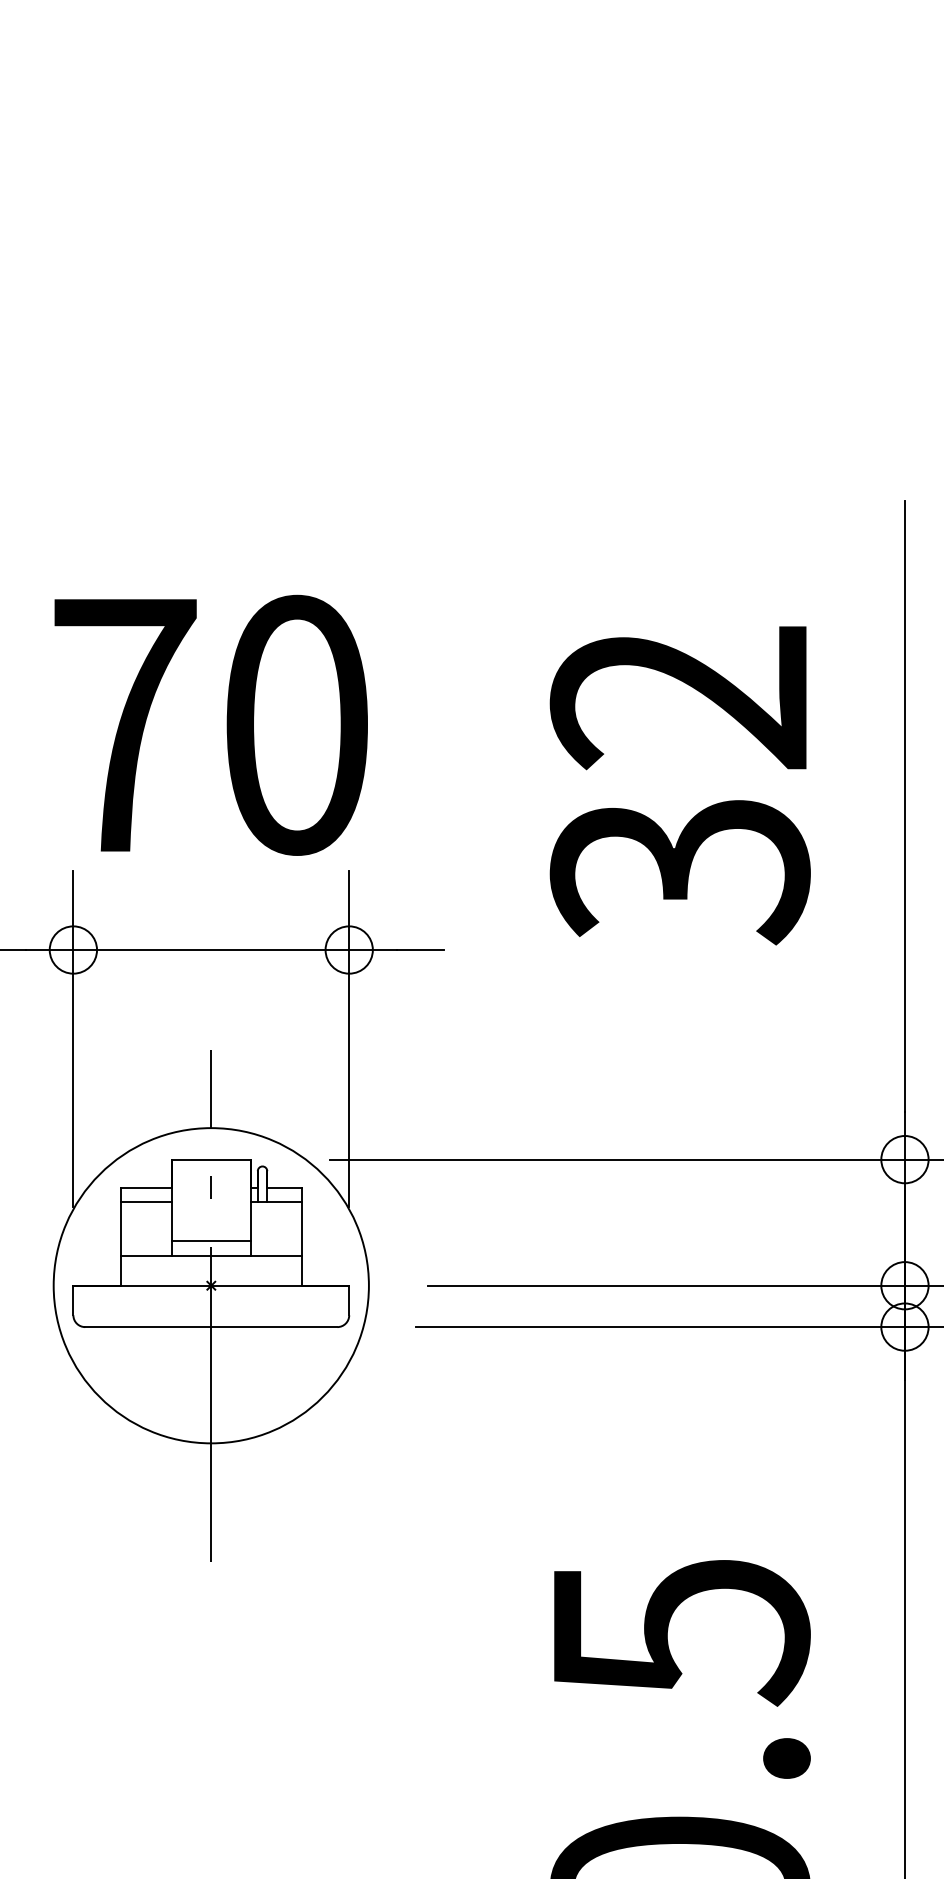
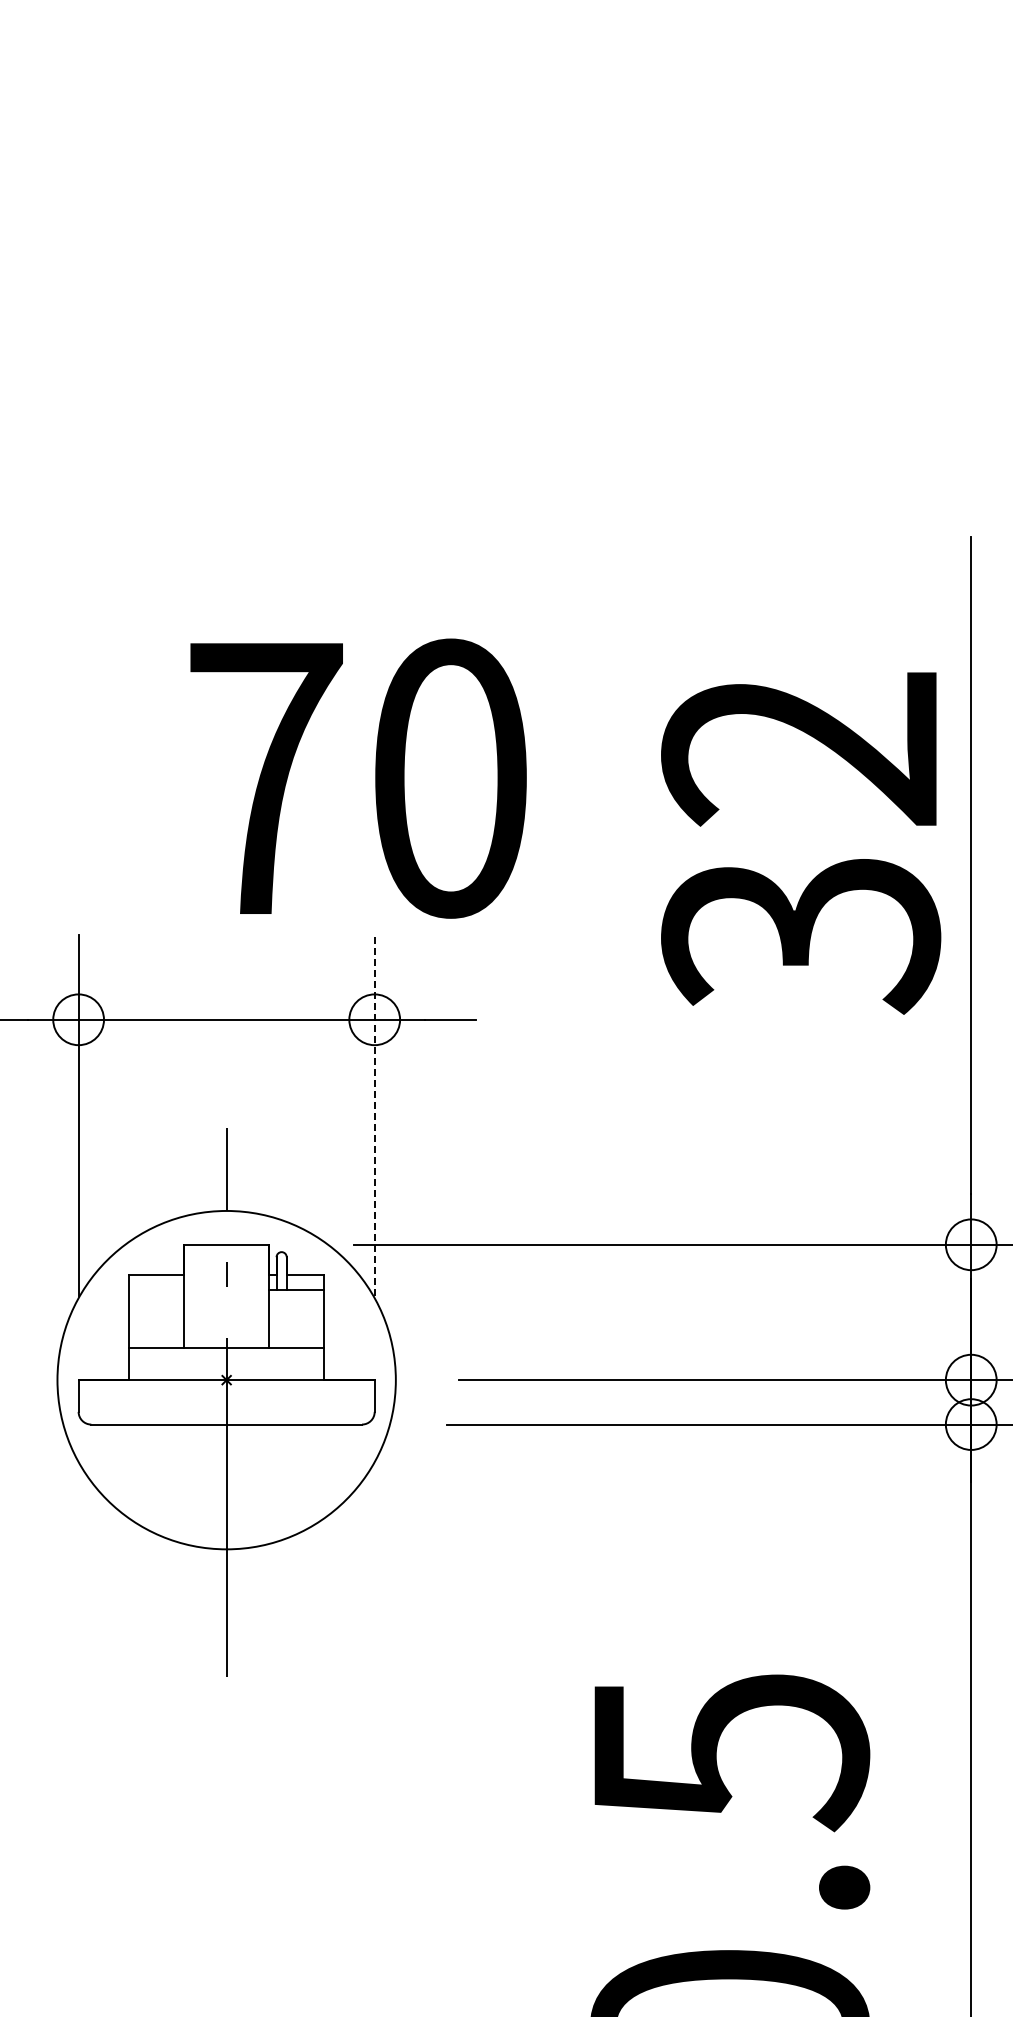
text: (211, 725) -> (358, 778), moved
text: (680, 785) -> (801, 843), moved
line: (349, 1038) -> (374, 1114), solid -> dashed
line: (145, 1202) -> (156, 1290), removed
line: (211, 1241) -> (226, 1332), removed

